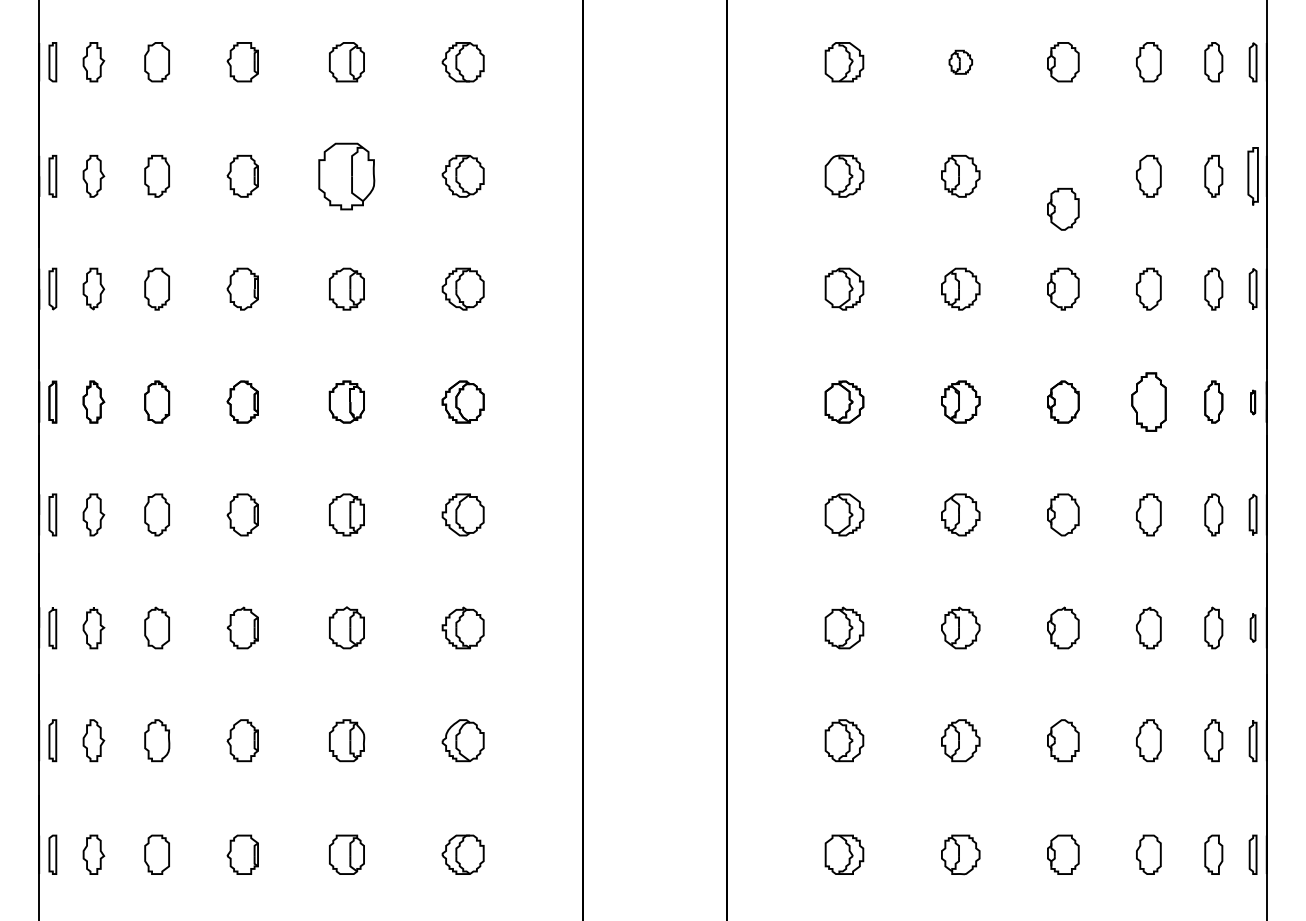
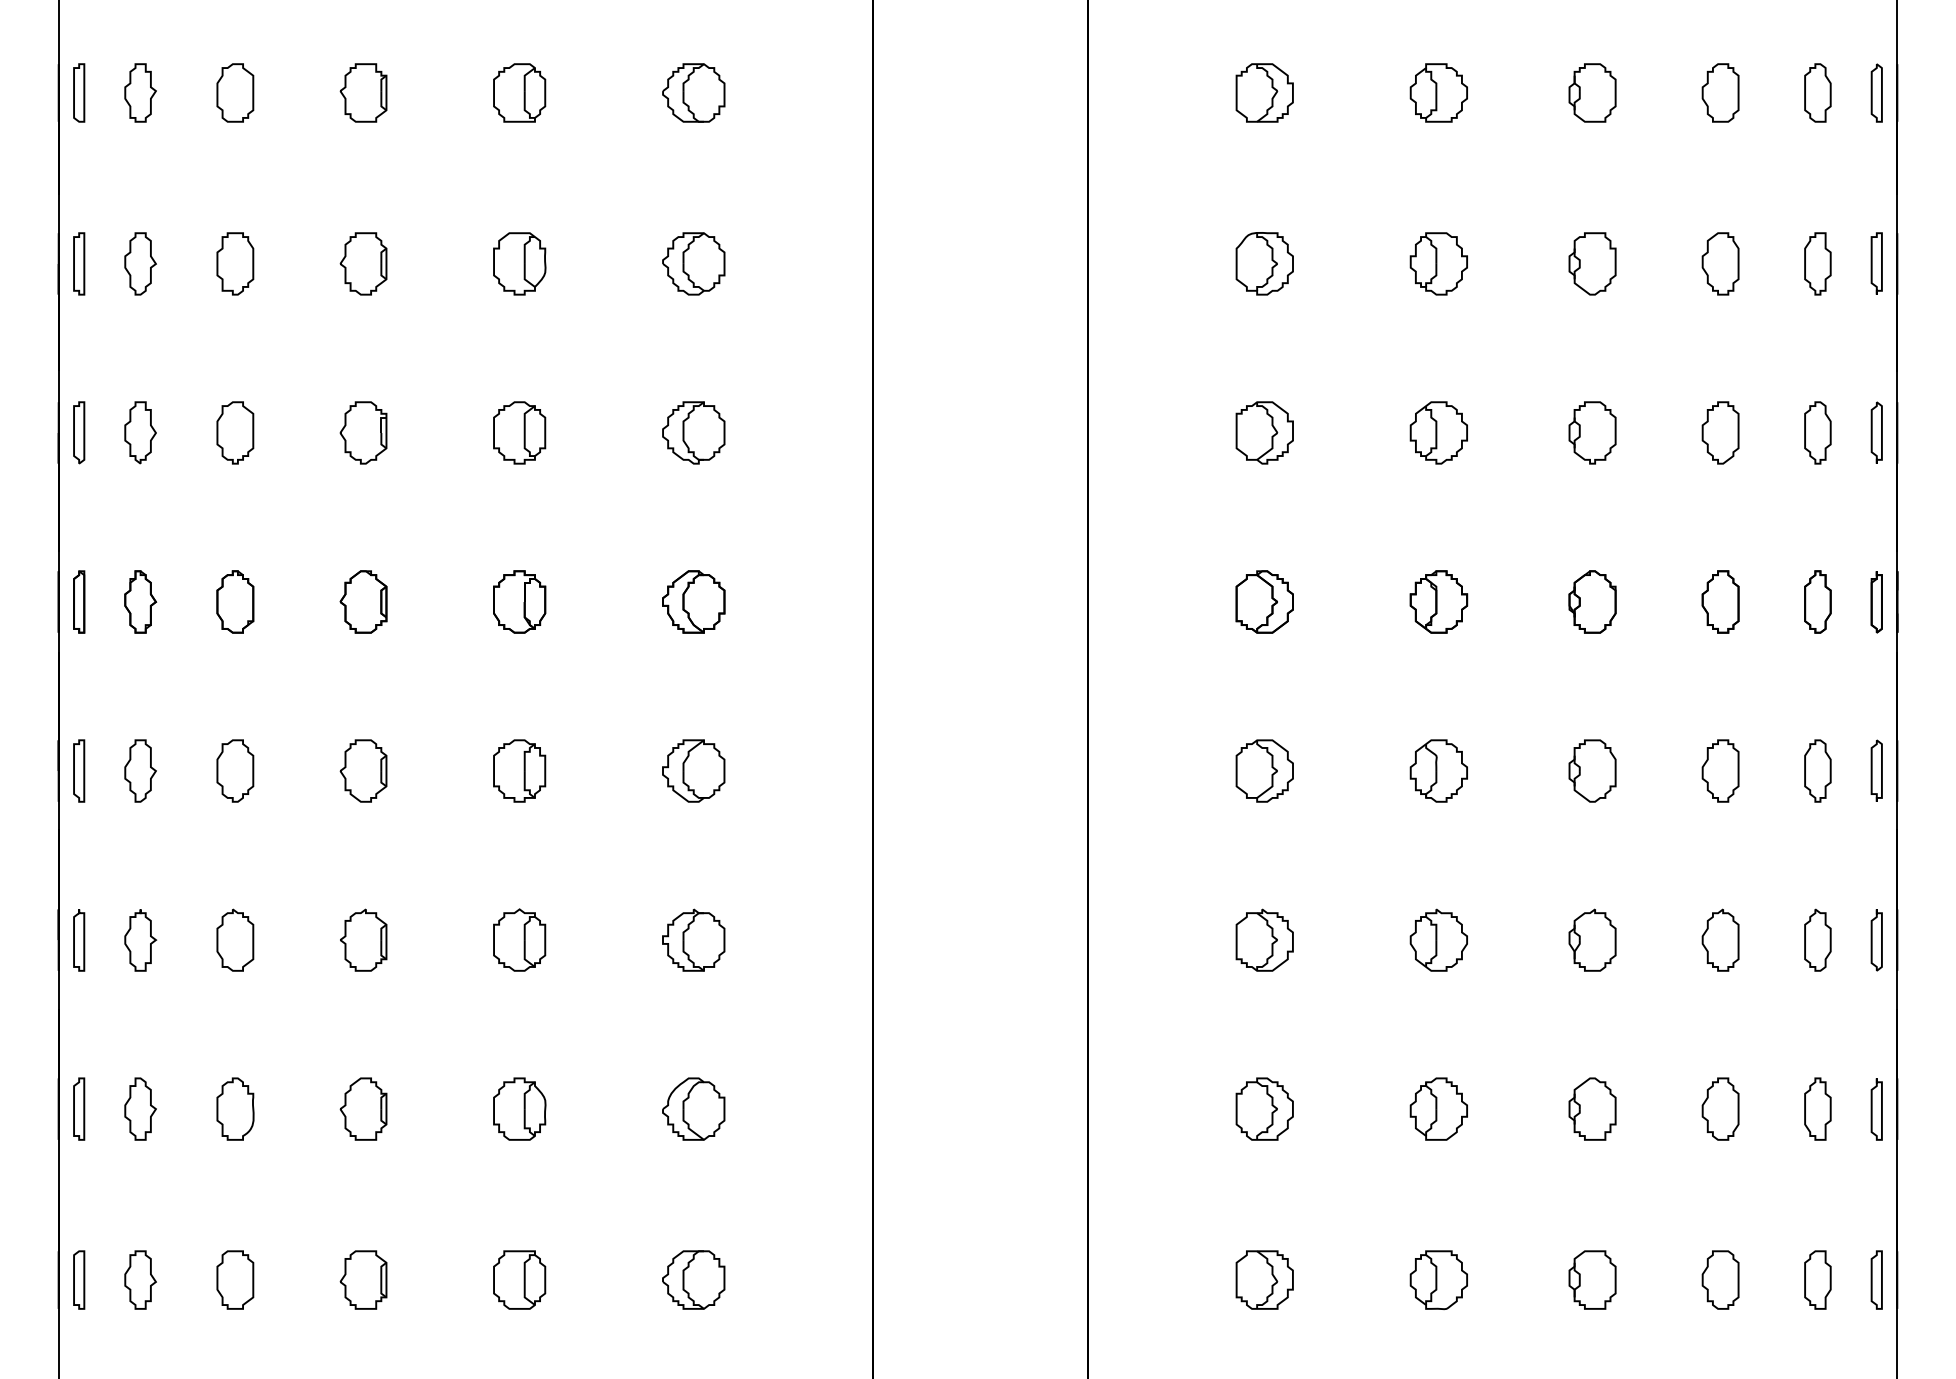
part: (960, 62) -> (1438, 93), size x1.67
part: (347, 175) -> (520, 262), size x0.62
part: (1252, 175) -> (1875, 262), size x0.71
part: (1063, 208) -> (1592, 262), moved
part: (1148, 401) -> (1720, 601), size x0.71
part: (1252, 402) -> (1875, 602), size x1.67
part: (1252, 627) -> (1875, 939), size x1.43

